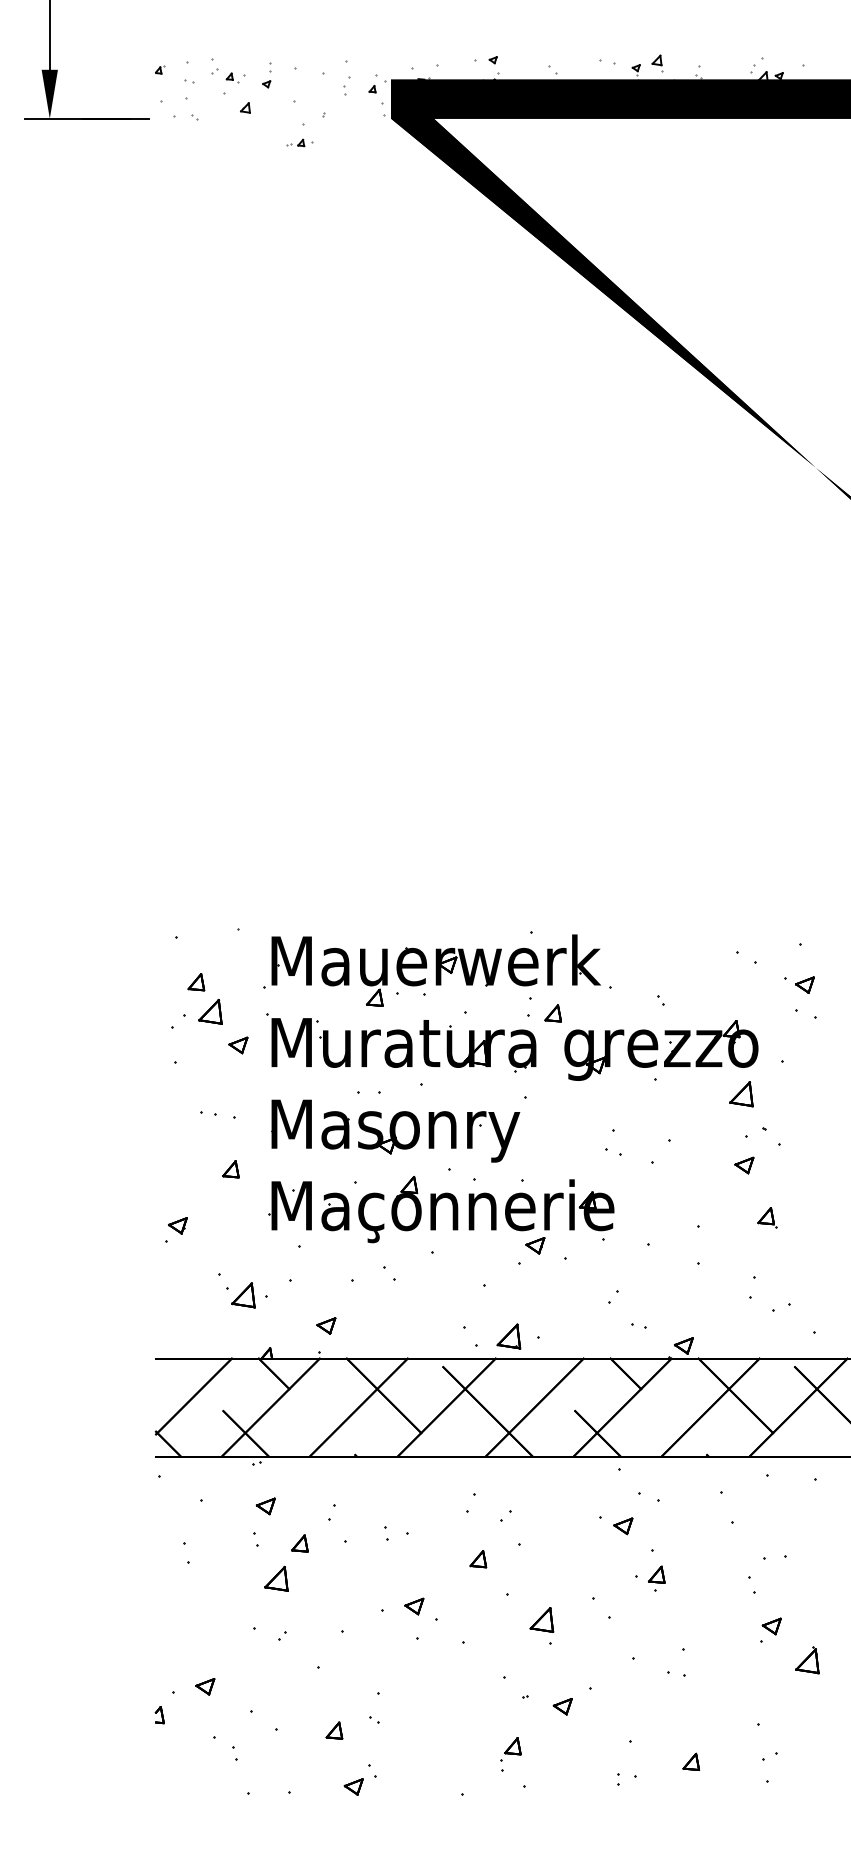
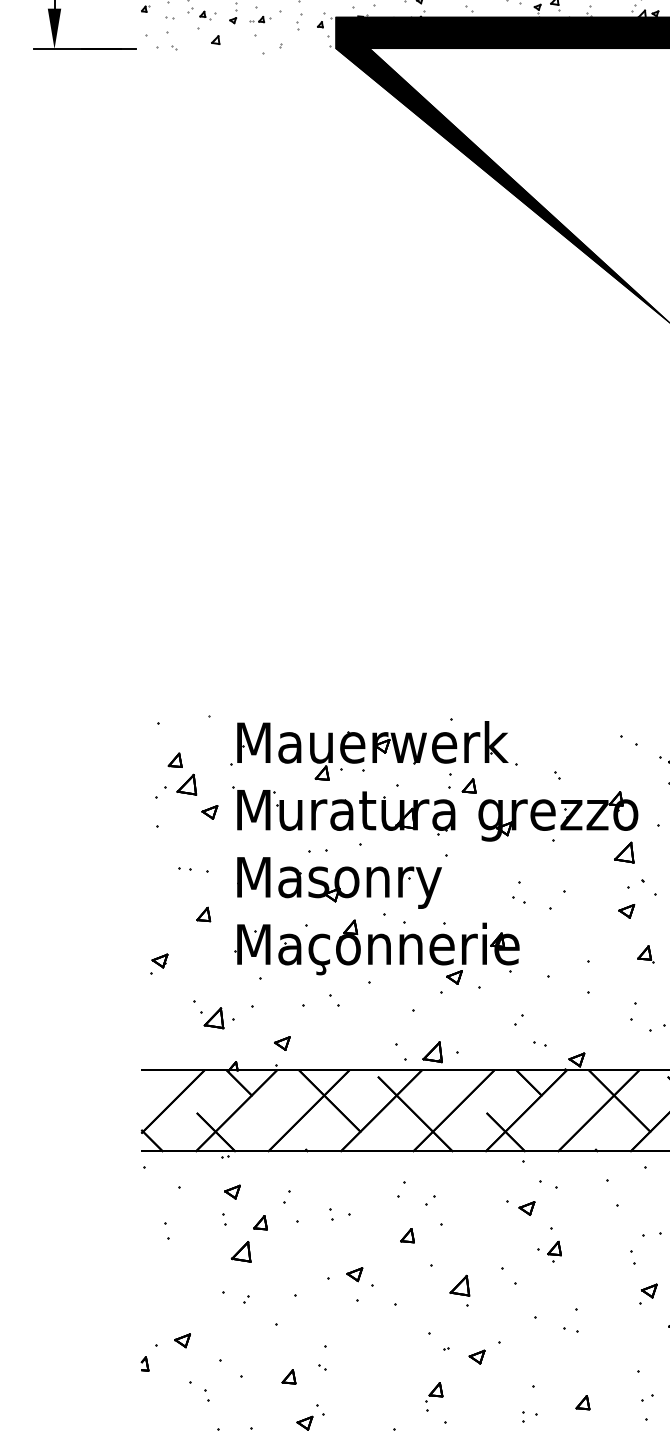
part: (299, 142) -> (260, 19), moved

